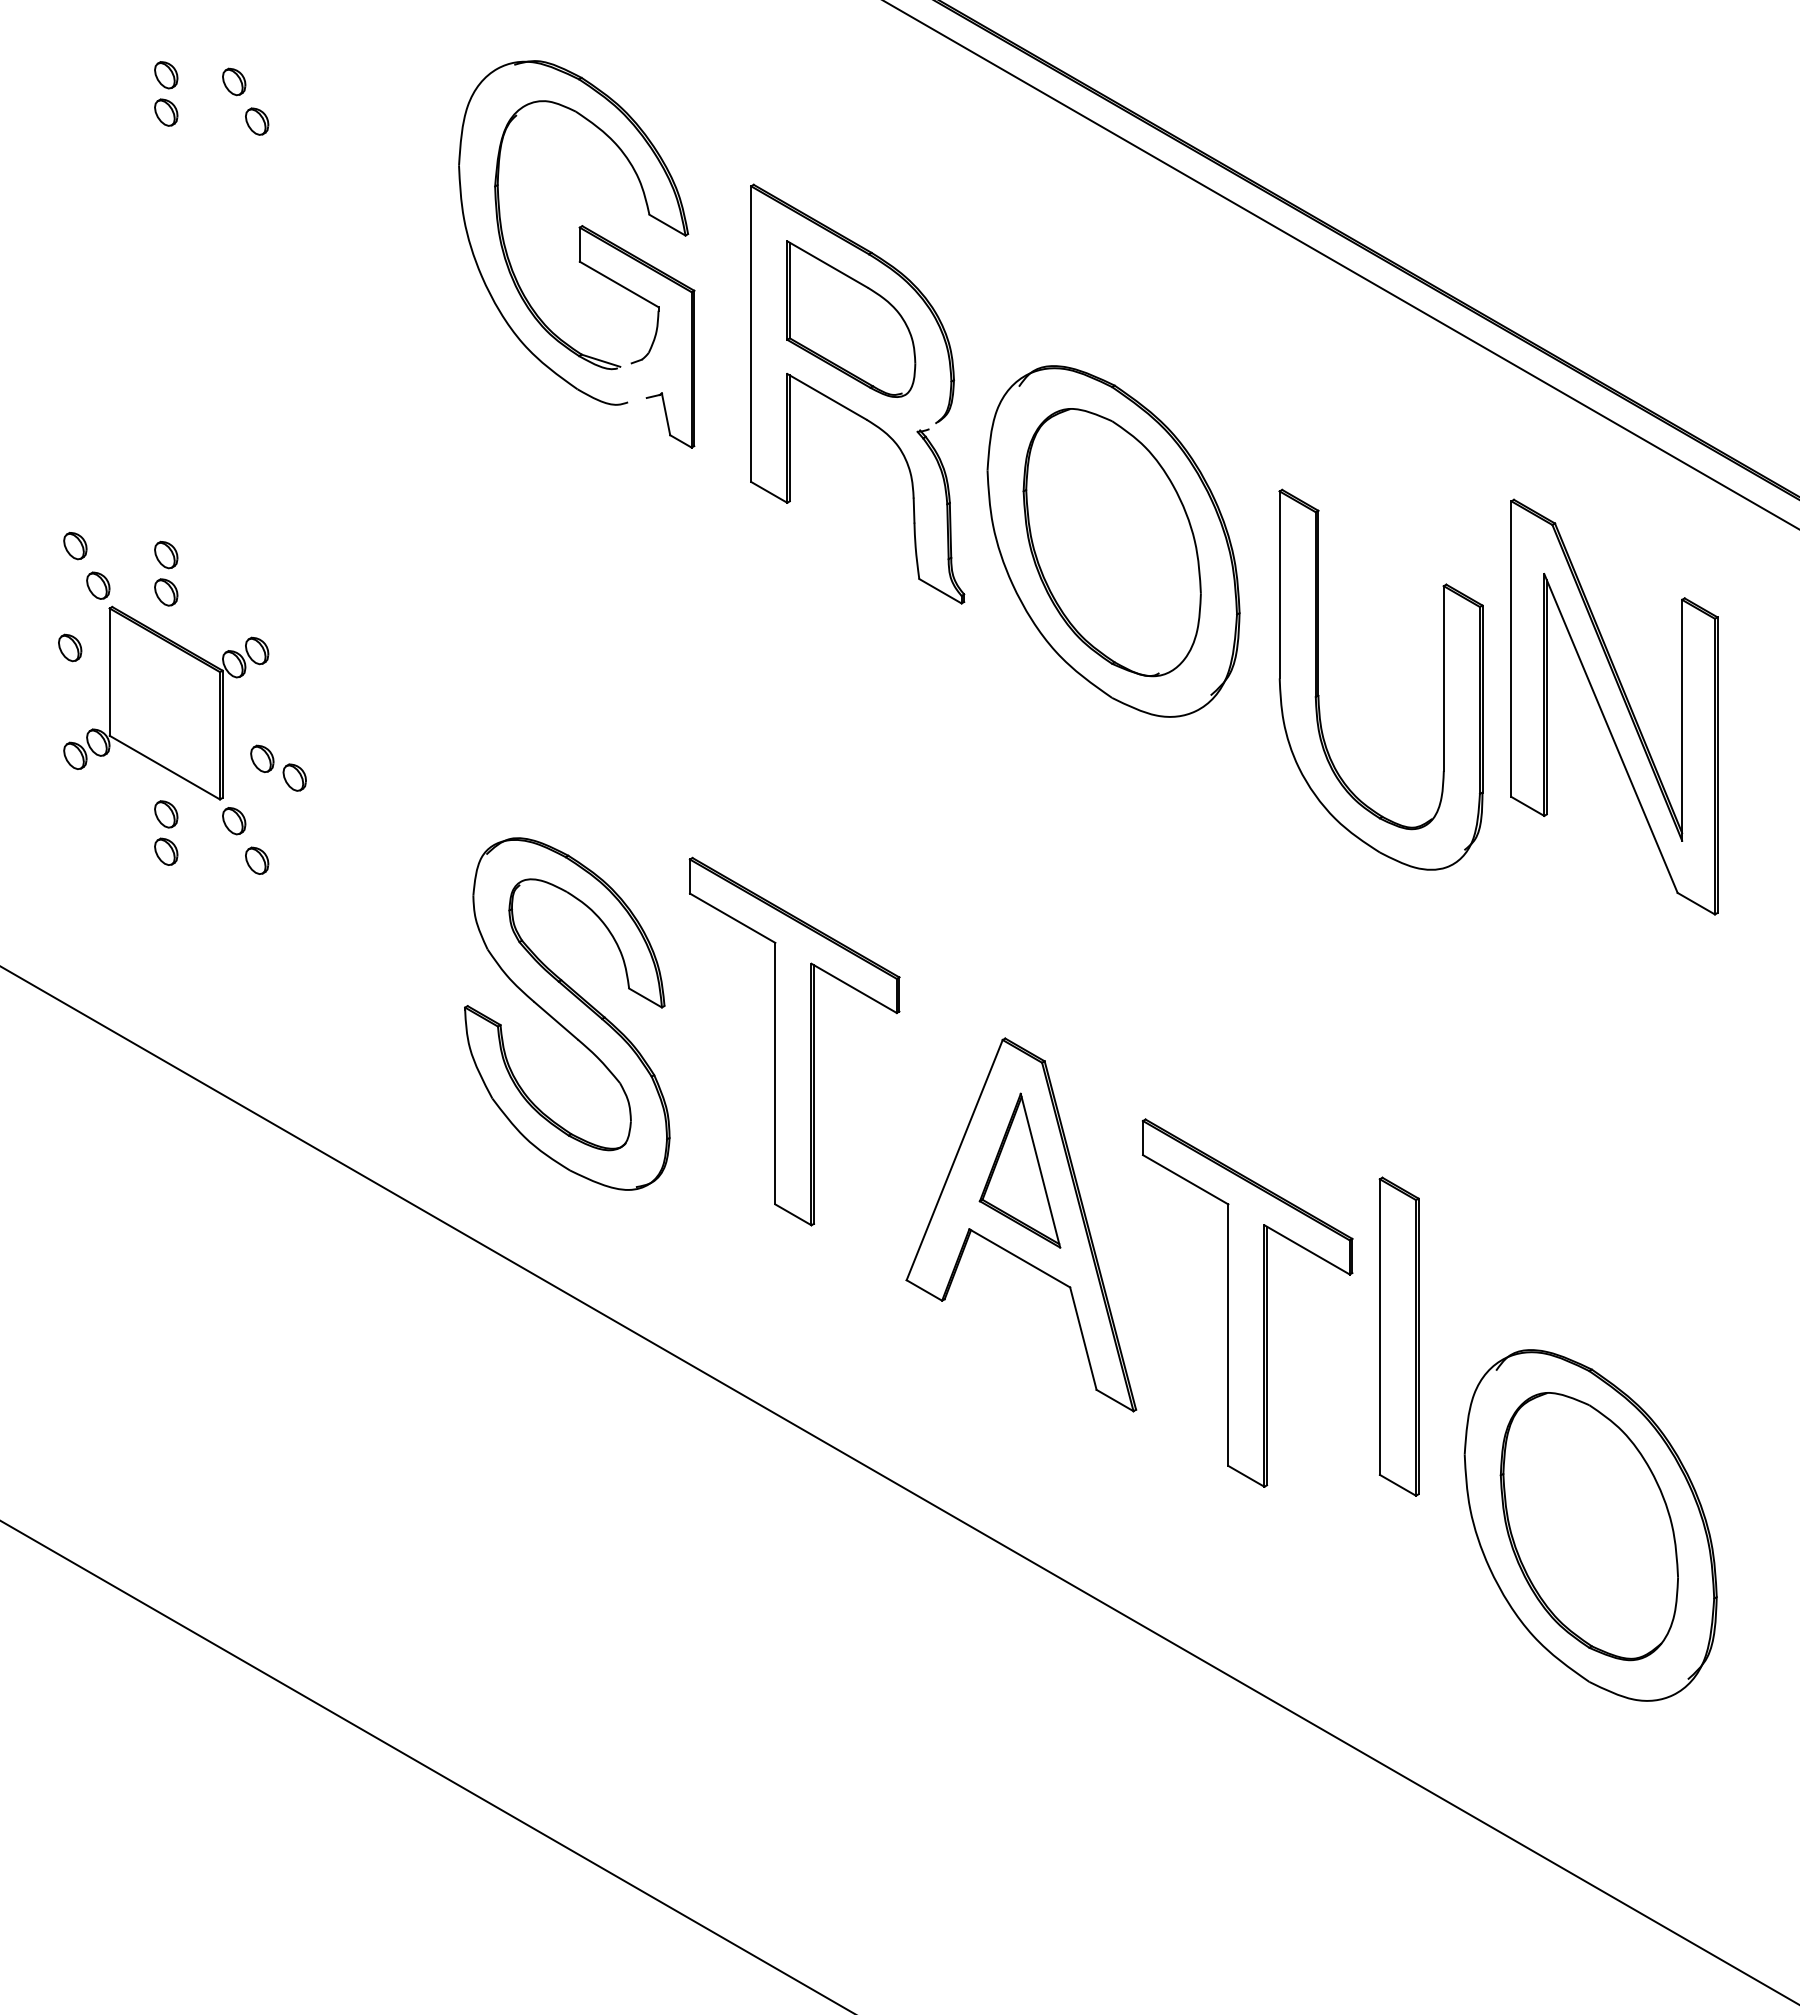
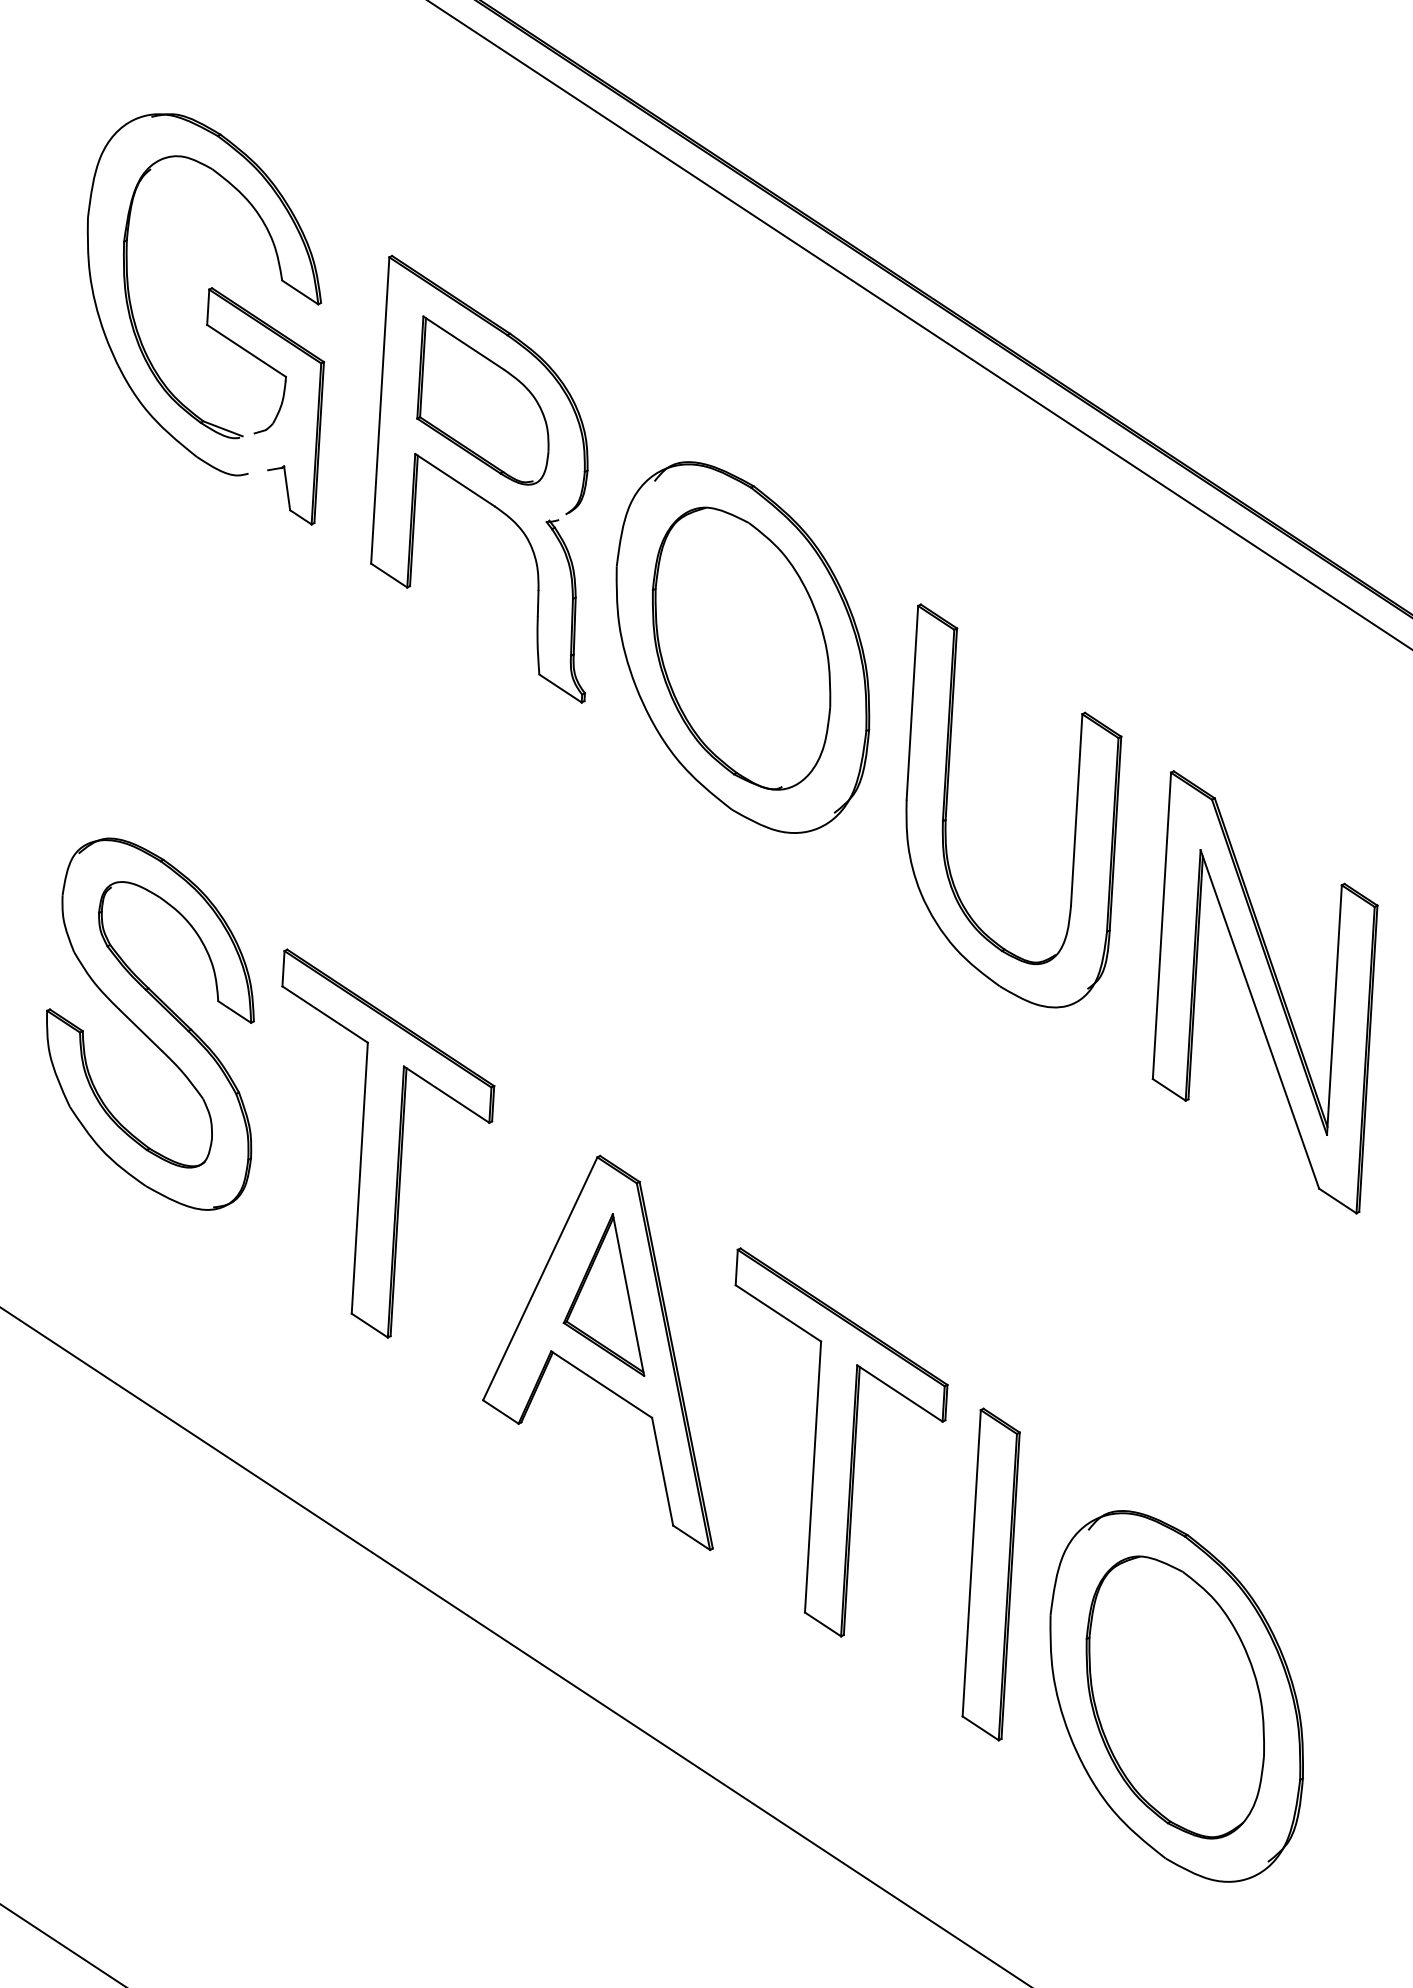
part: (1614, 706) -> (1265, 991), moved
part: (567, 1013) -> (152, 1023), moved
part: (1398, 1336) -> (990, 1574), moved

